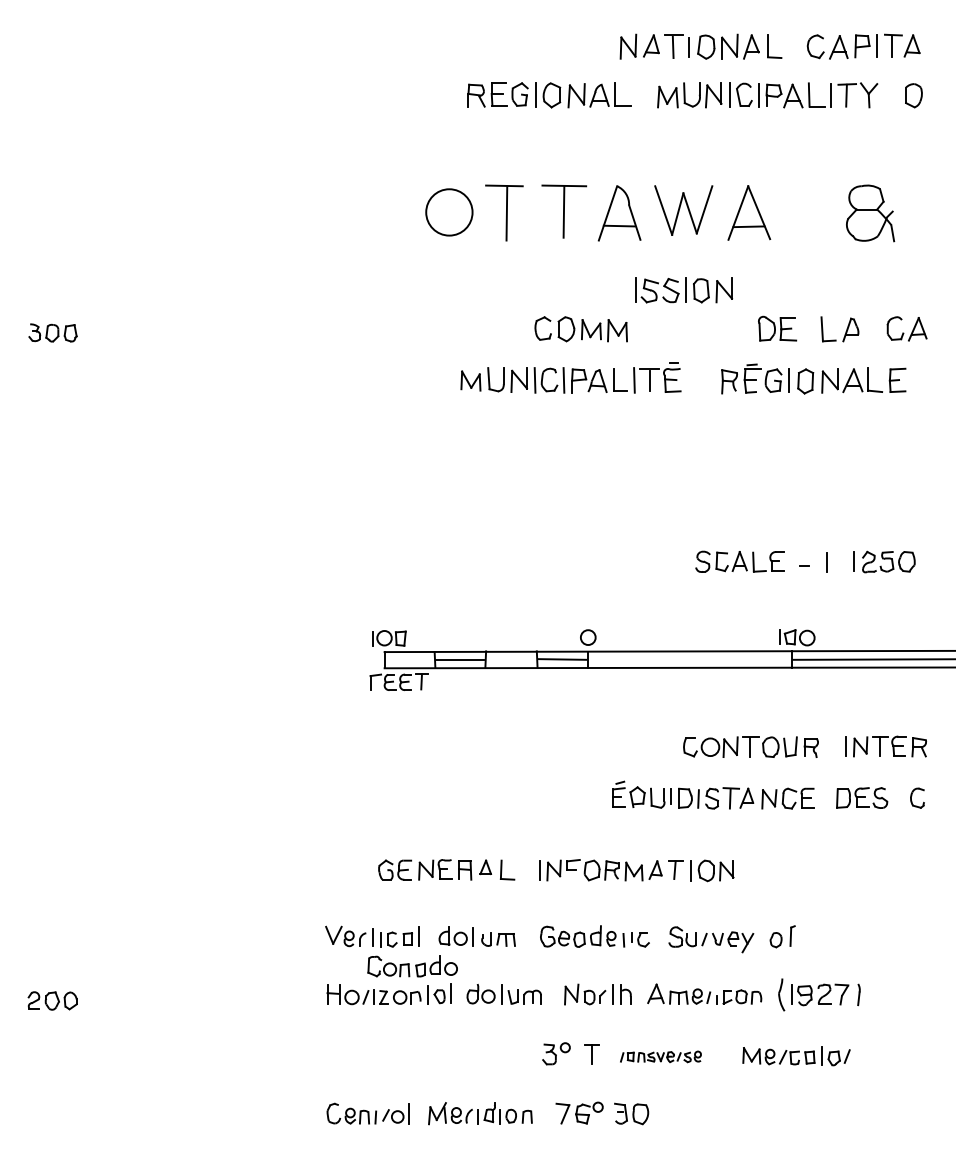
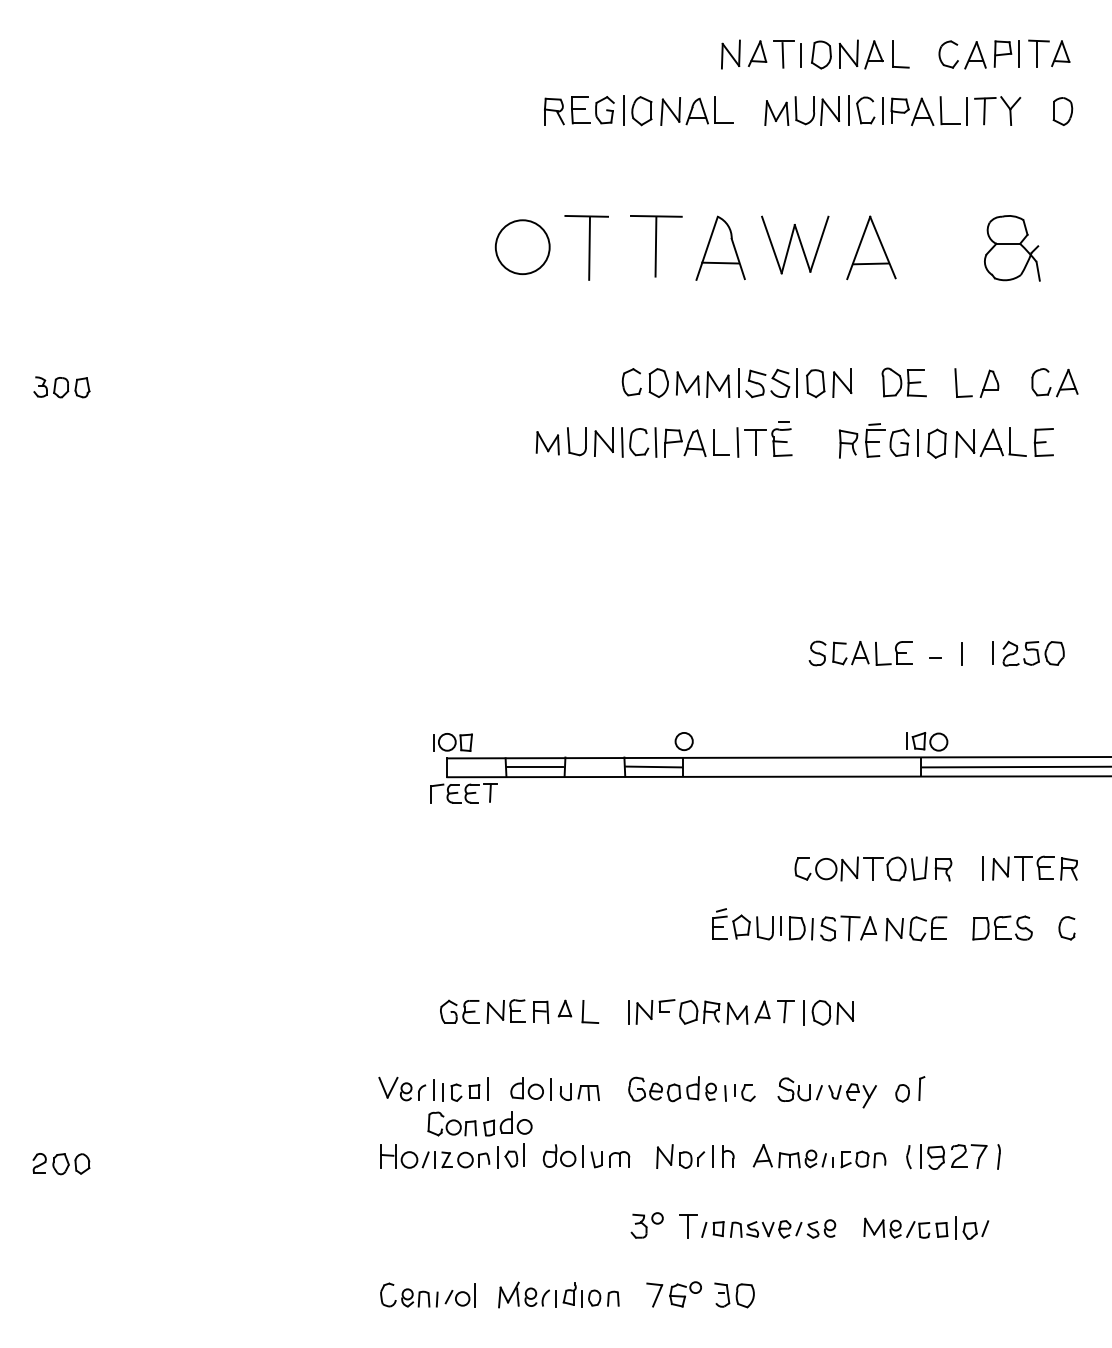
part: (684, 290) -> (796, 383), moved
part: (781, 994) -> (908, 1156), size x0.62
part: (660, 1056) -> (768, 1228), size x1.43

